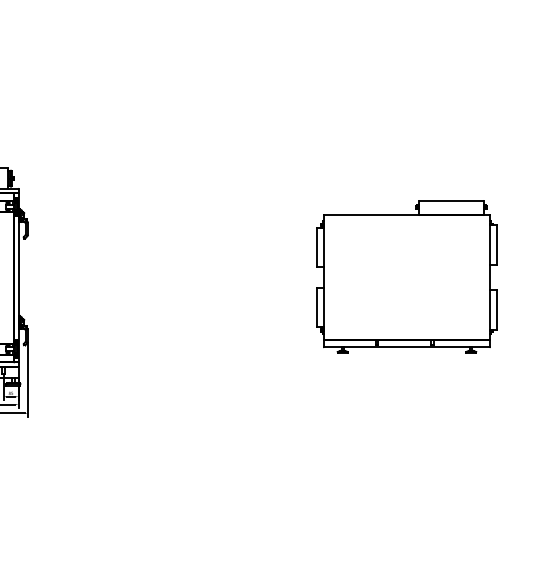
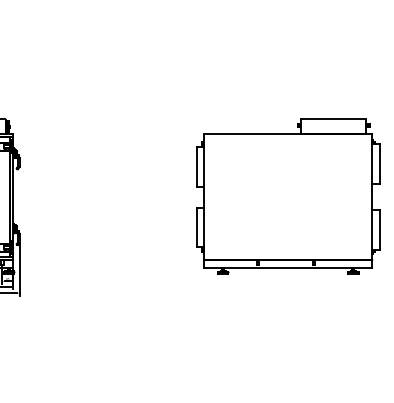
part: (407, 276) -> (288, 196), size x1.43

